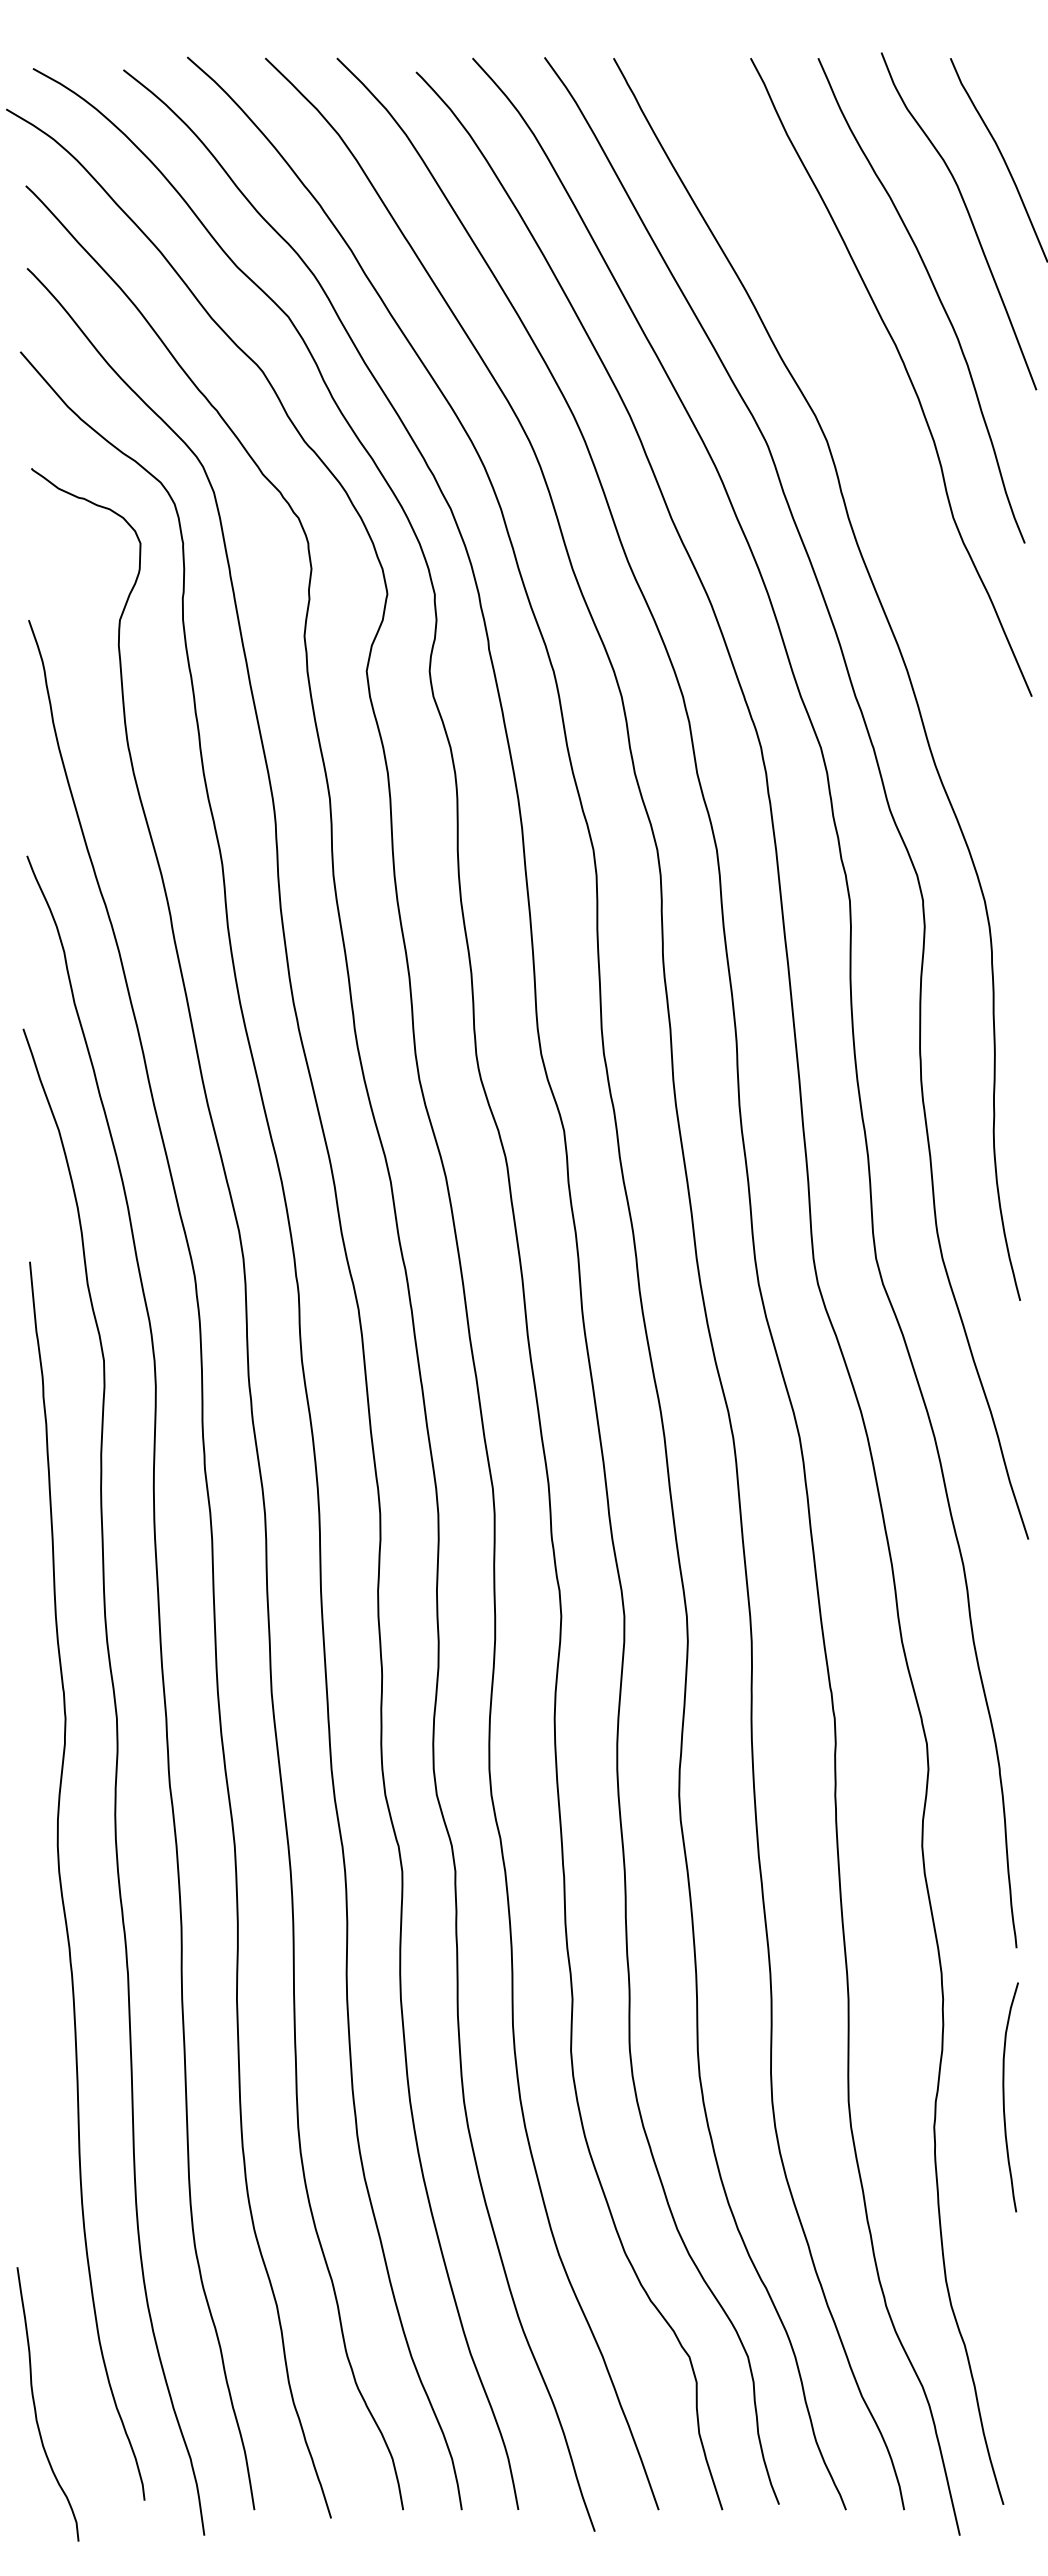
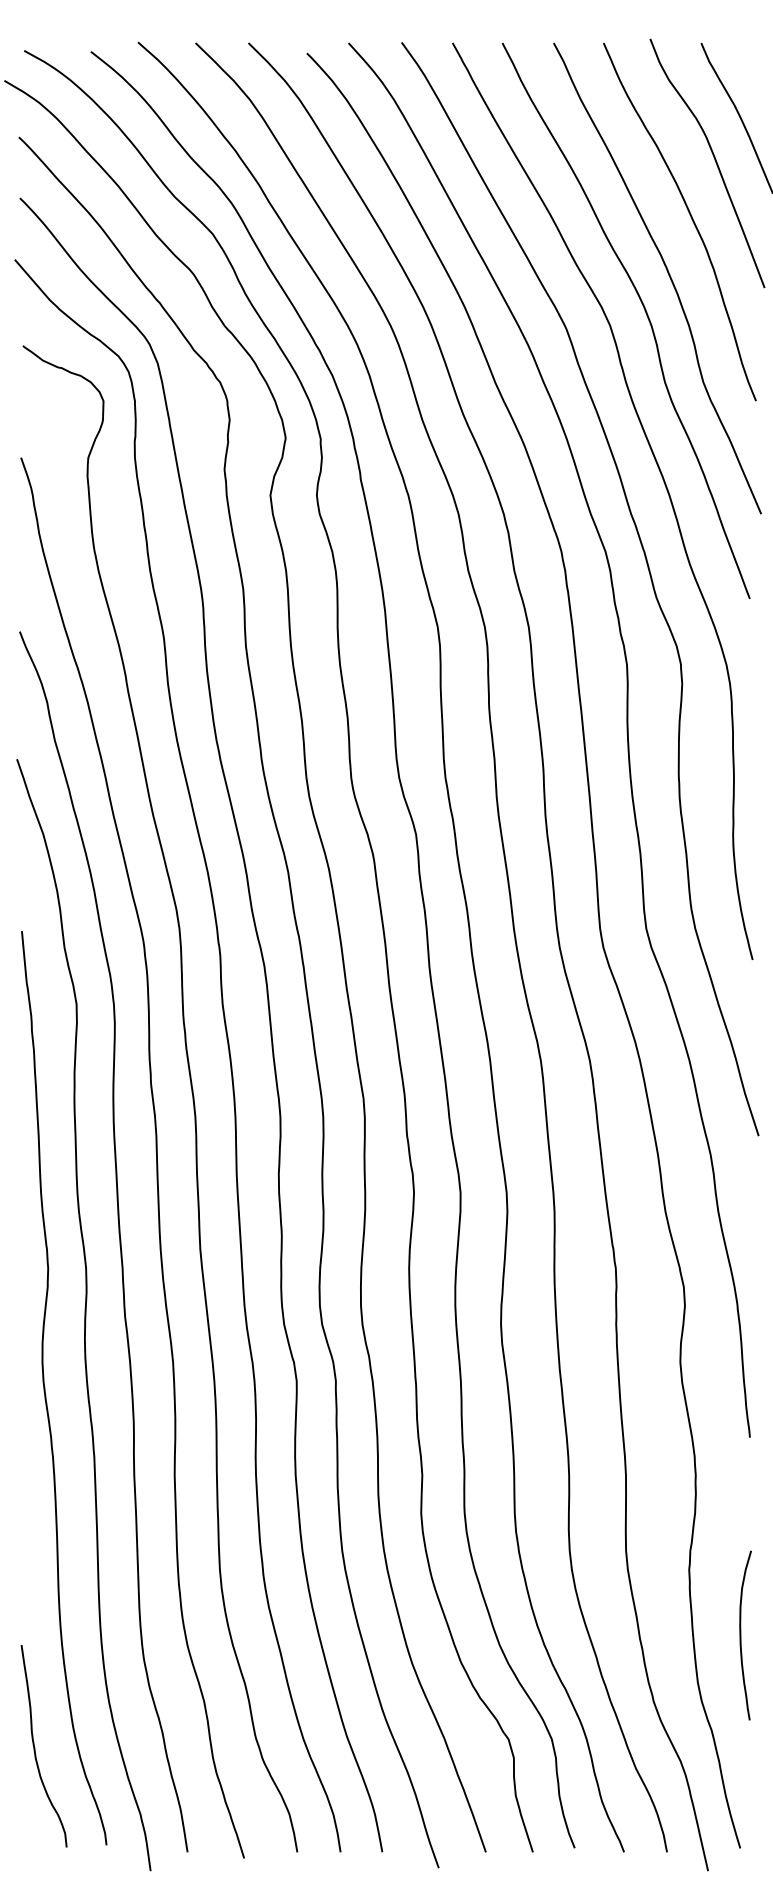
curve: (874, 422) -> (645, 311), added
curve: (1004, 2097) -> (741, 1635), moved
curve: (35, 2404) -> (34, 1746), moved

